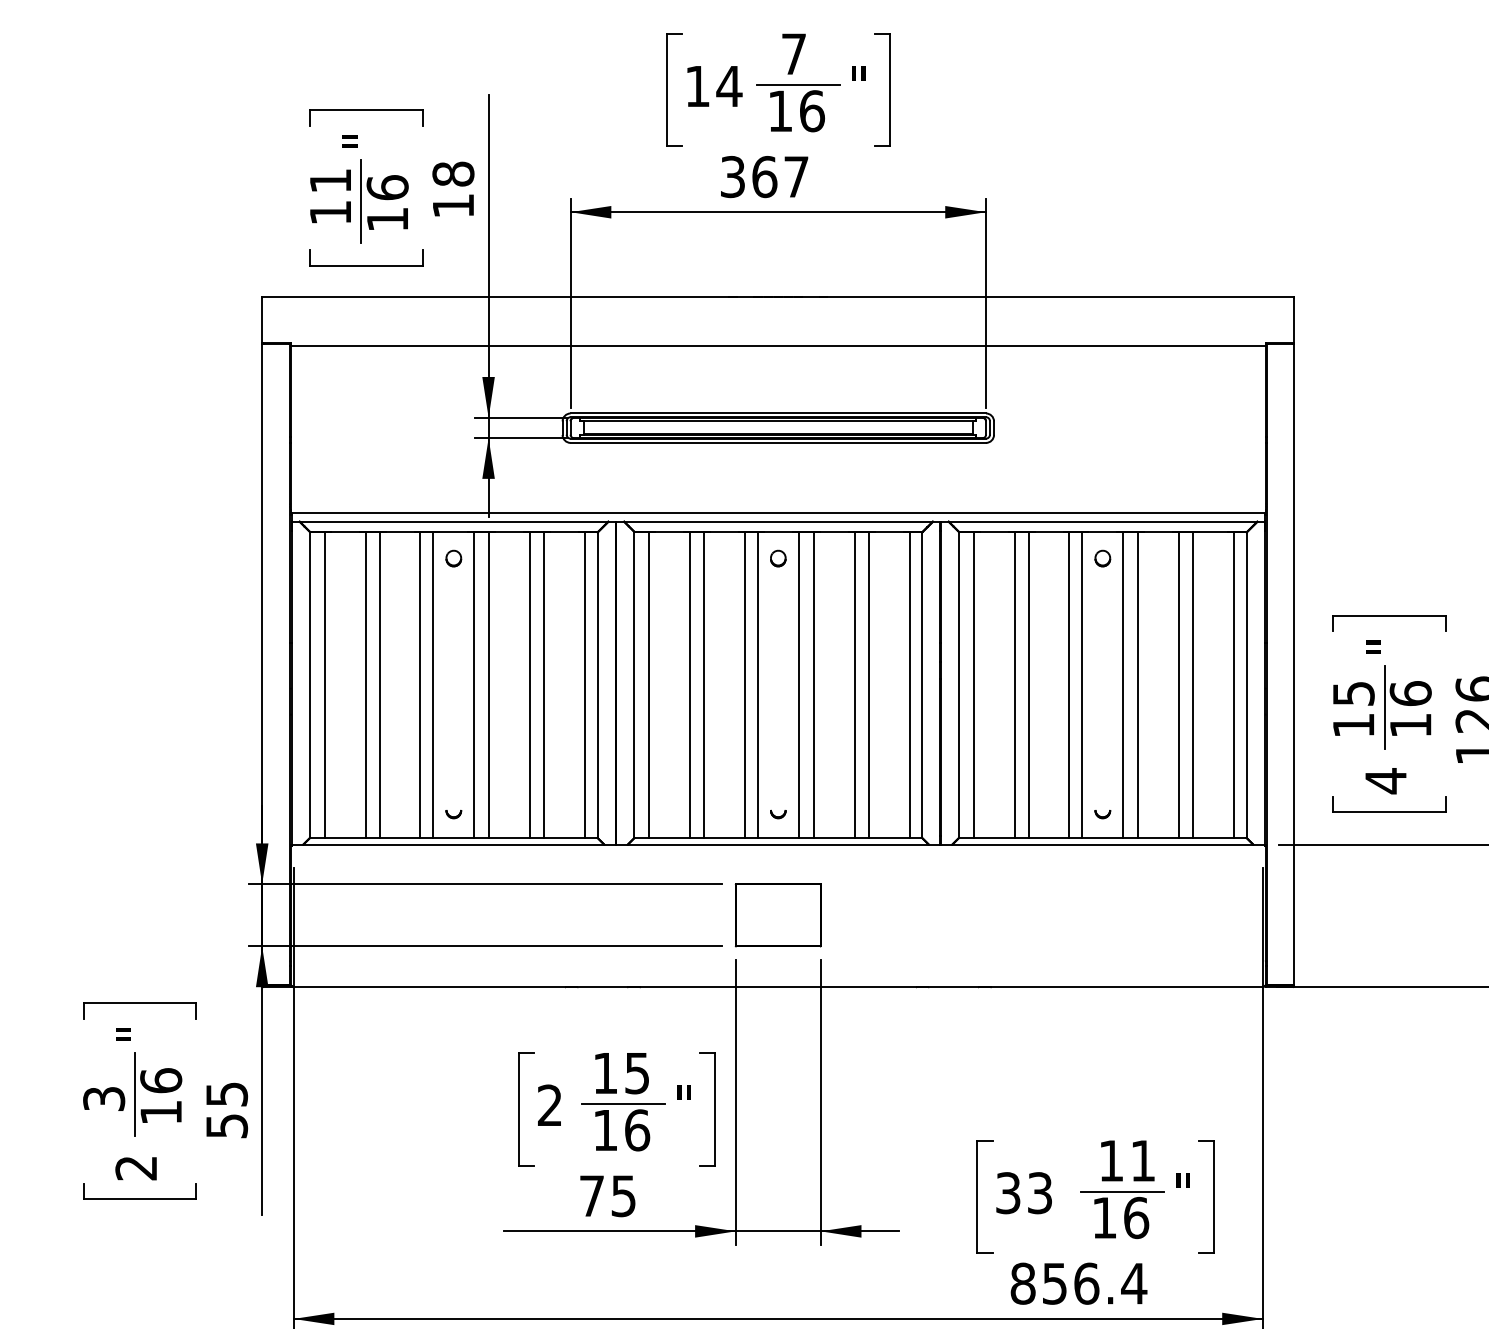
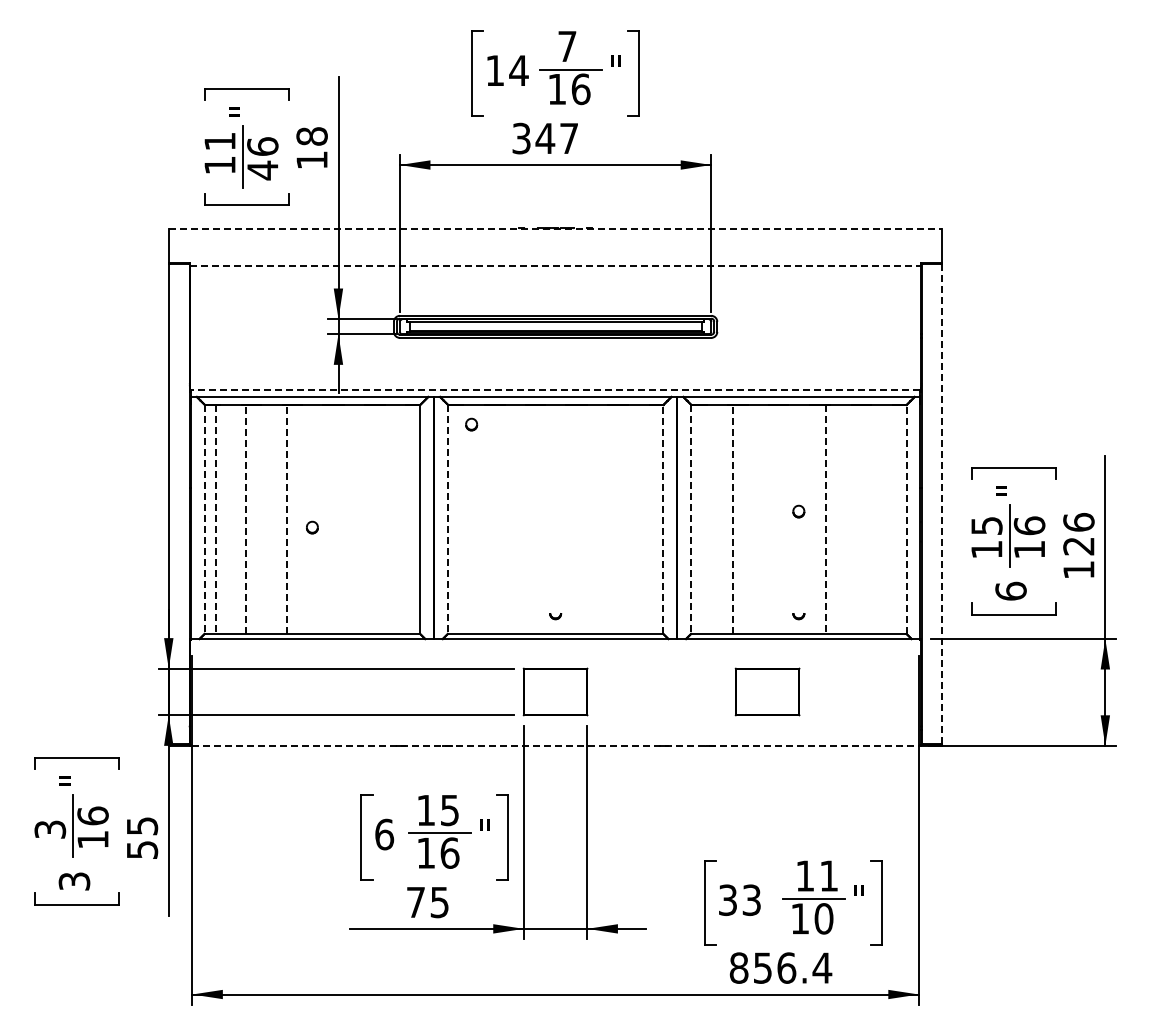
text: (764, 176) -> (545, 138), 367 -> 347
text: (387, 219) -> (262, 170), 16 -> 46
line: (778, 296) -> (555, 228), solid -> dashed
line: (779, 346) -> (556, 265), solid -> dashed
line: (778, 513) -> (555, 390), solid -> dashed
part: (453, 558) -> (312, 527), moved
part: (778, 558) -> (471, 424), moved
part: (1102, 558) -> (798, 511), moved
line: (1294, 665) -> (942, 504), solid -> dashed
line: (309, 685) -> (204, 519), solid -> dashed
line: (324, 685) -> (215, 519), solid -> dashed
line: (365, 685) -> (246, 519), solid -> dashed
line: (379, 685) -> (256, 519), removed
line: (420, 685) -> (287, 519), solid -> dashed
line: (433, 685) -> (297, 519), removed
line: (473, 685) -> (327, 519), removed
line: (489, 685) -> (339, 519), removed
line: (530, 685) -> (369, 519), removed
line: (544, 685) -> (380, 519), removed
line: (584, 685) -> (410, 519), removed
line: (634, 685) -> (447, 519), solid -> dashed
line: (648, 685) -> (458, 519), removed
line: (690, 685) -> (489, 519), removed
line: (704, 685) -> (500, 519), removed
line: (744, 685) -> (530, 519), removed
line: (758, 685) -> (540, 519), removed
line: (798, 685) -> (570, 519), removed
line: (814, 685) -> (582, 519), removed
line: (854, 685) -> (612, 519), removed
line: (868, 685) -> (623, 519), removed
line: (910, 685) -> (654, 519), removed
line: (922, 685) -> (663, 519), solid -> dashed
line: (959, 685) -> (691, 519), solid -> dashed
line: (974, 685) -> (702, 519), removed
line: (1014, 685) -> (732, 519), solid -> dashed
line: (1028, 685) -> (743, 519), removed
line: (1069, 685) -> (773, 519), removed
line: (1082, 685) -> (783, 519), removed
line: (1123, 685) -> (814, 519), removed
line: (1138, 685) -> (825, 519), solid -> dashed
line: (1179, 685) -> (856, 519), removed
line: (1193, 685) -> (866, 519), removed
line: (1234, 685) -> (897, 519), removed
line: (1246, 685) -> (906, 519), solid -> dashed
text: (1385, 781) -> (1010, 591), 4 -> 6
part: (452, 814) -> (311, 616), removed
part: (1061, 914) -> (767, 691), added
line: (779, 986) -> (556, 745), solid -> dashed
text: (550, 1105) -> (384, 834), 2 -> 6
text: (136, 1168) -> (74, 881), 2 -> 3
text: (1135, 1217) -> (823, 918), 16 -> 10

